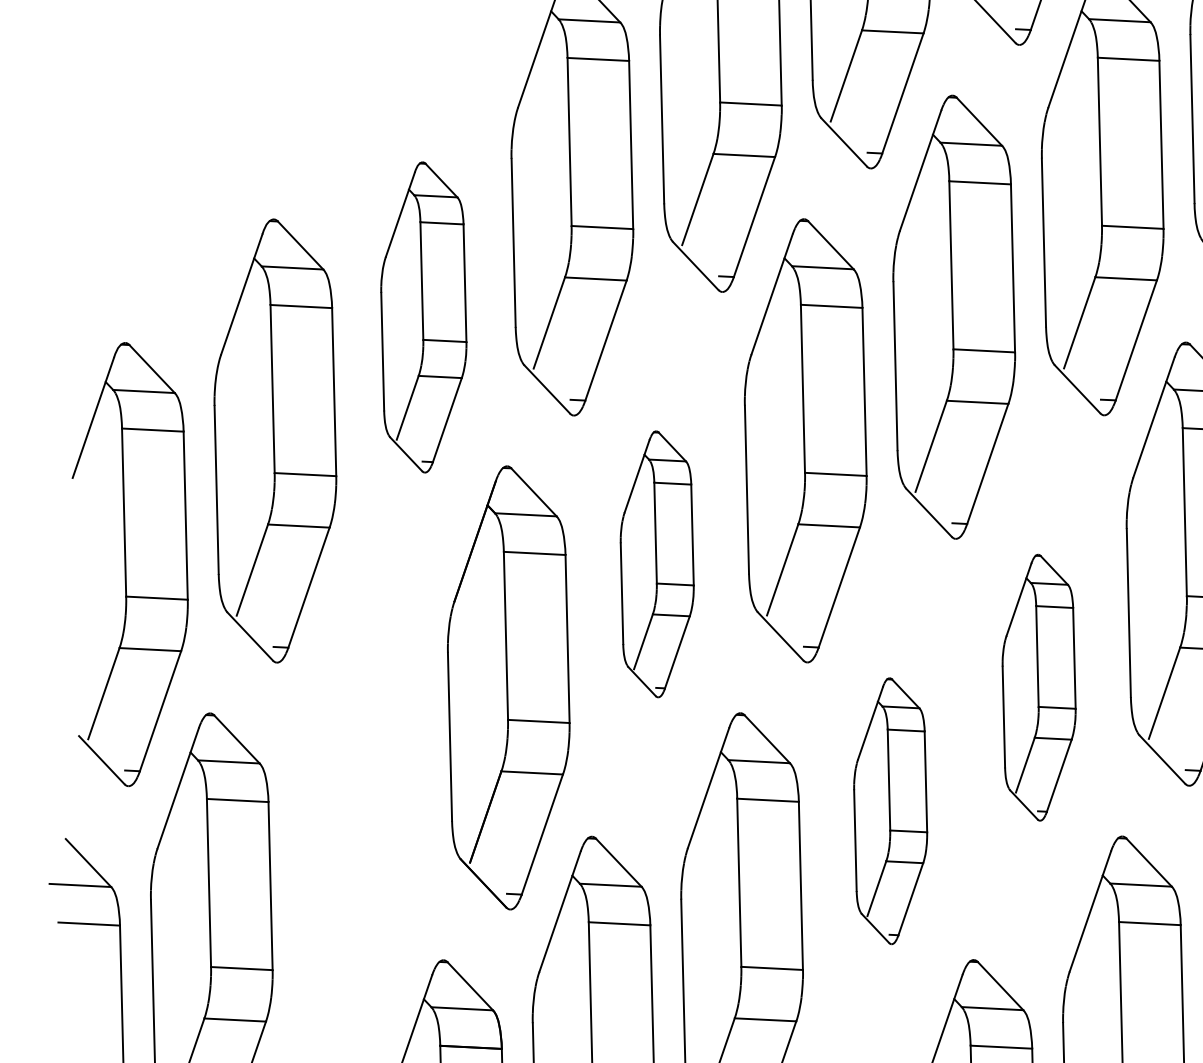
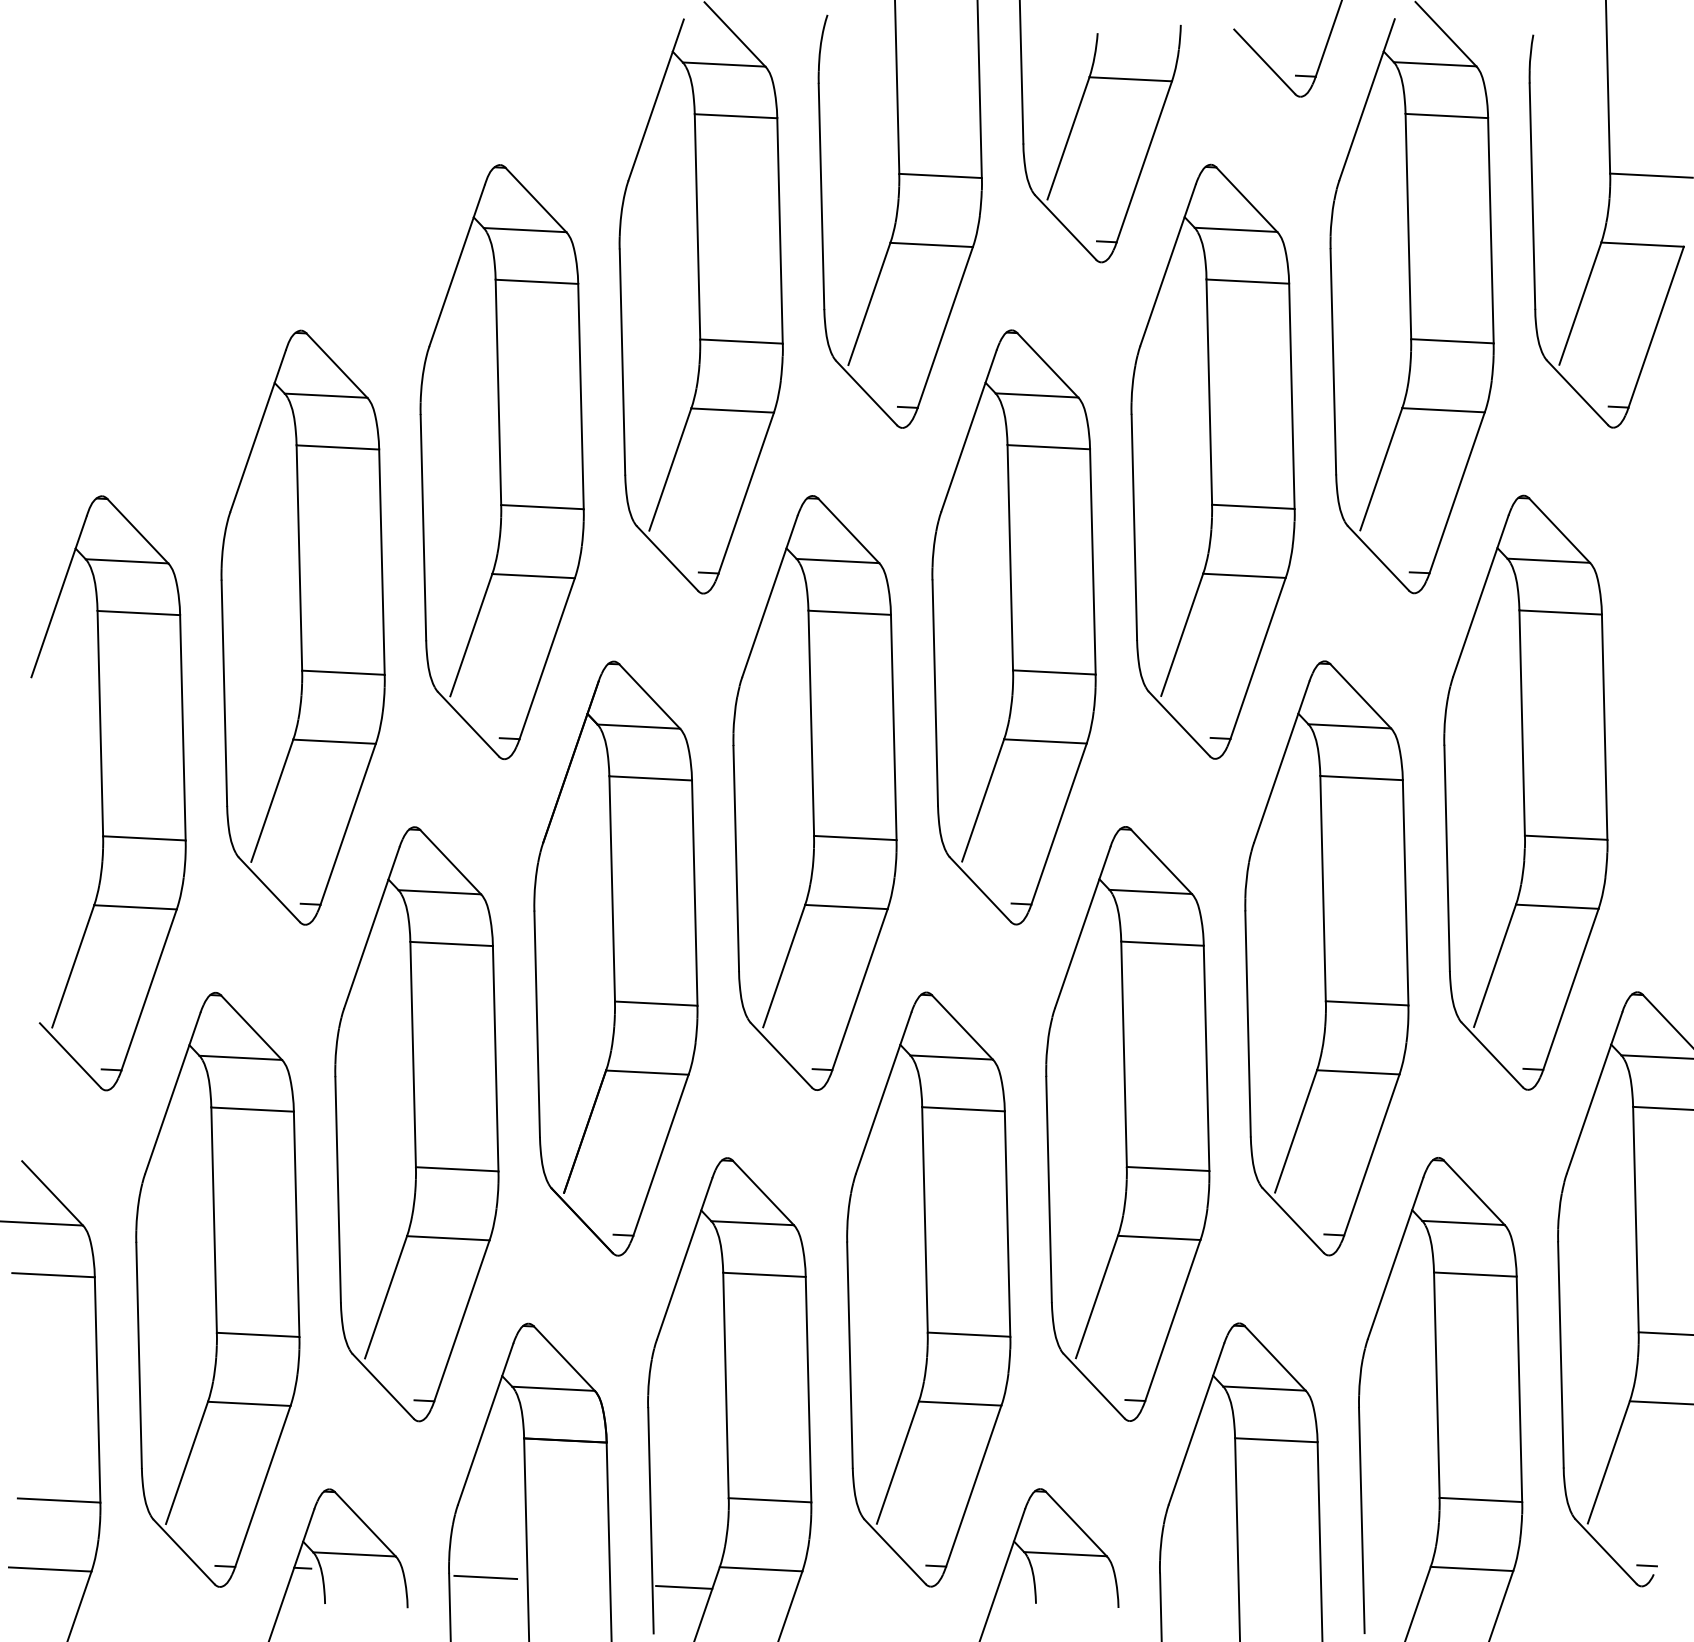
part: (423, 317) -> (501, 461), size x1.43
part: (656, 563) -> (814, 792), size x1.67
part: (1038, 687) -> (1326, 958), size x1.67
part: (890, 810) -> (1127, 1123), size x1.67
part: (359, 811) -> (416, 1124), added

